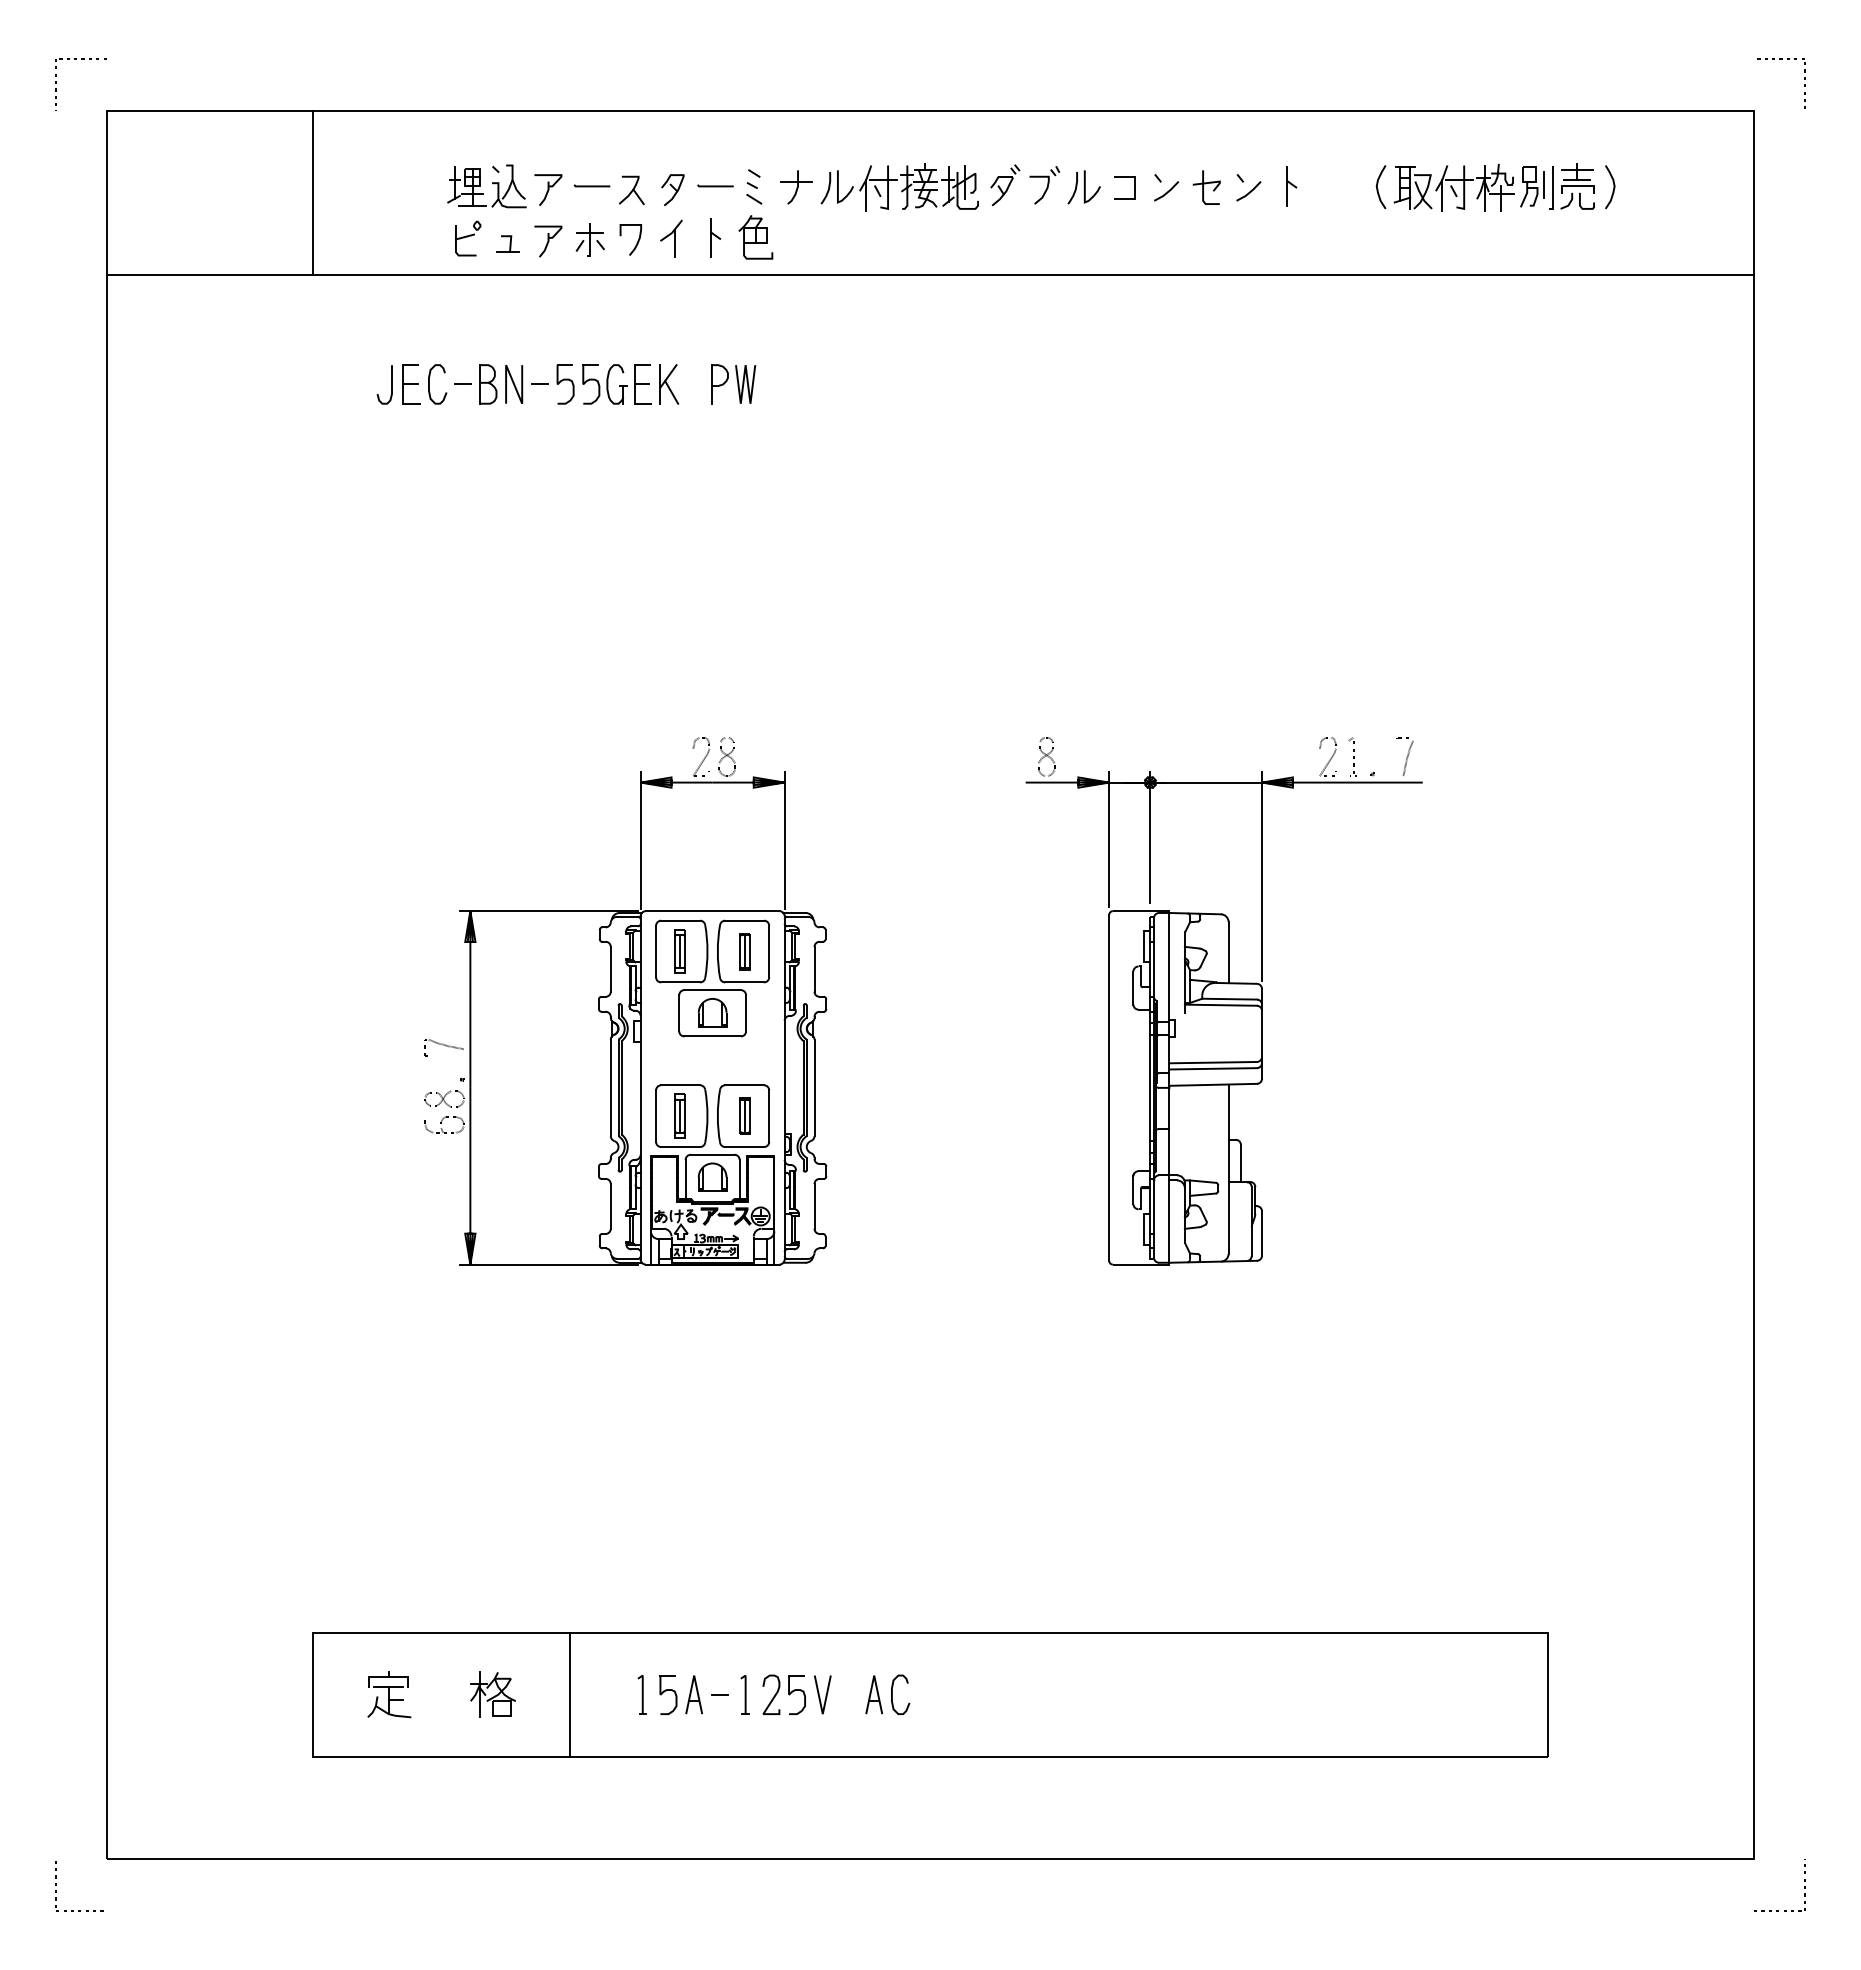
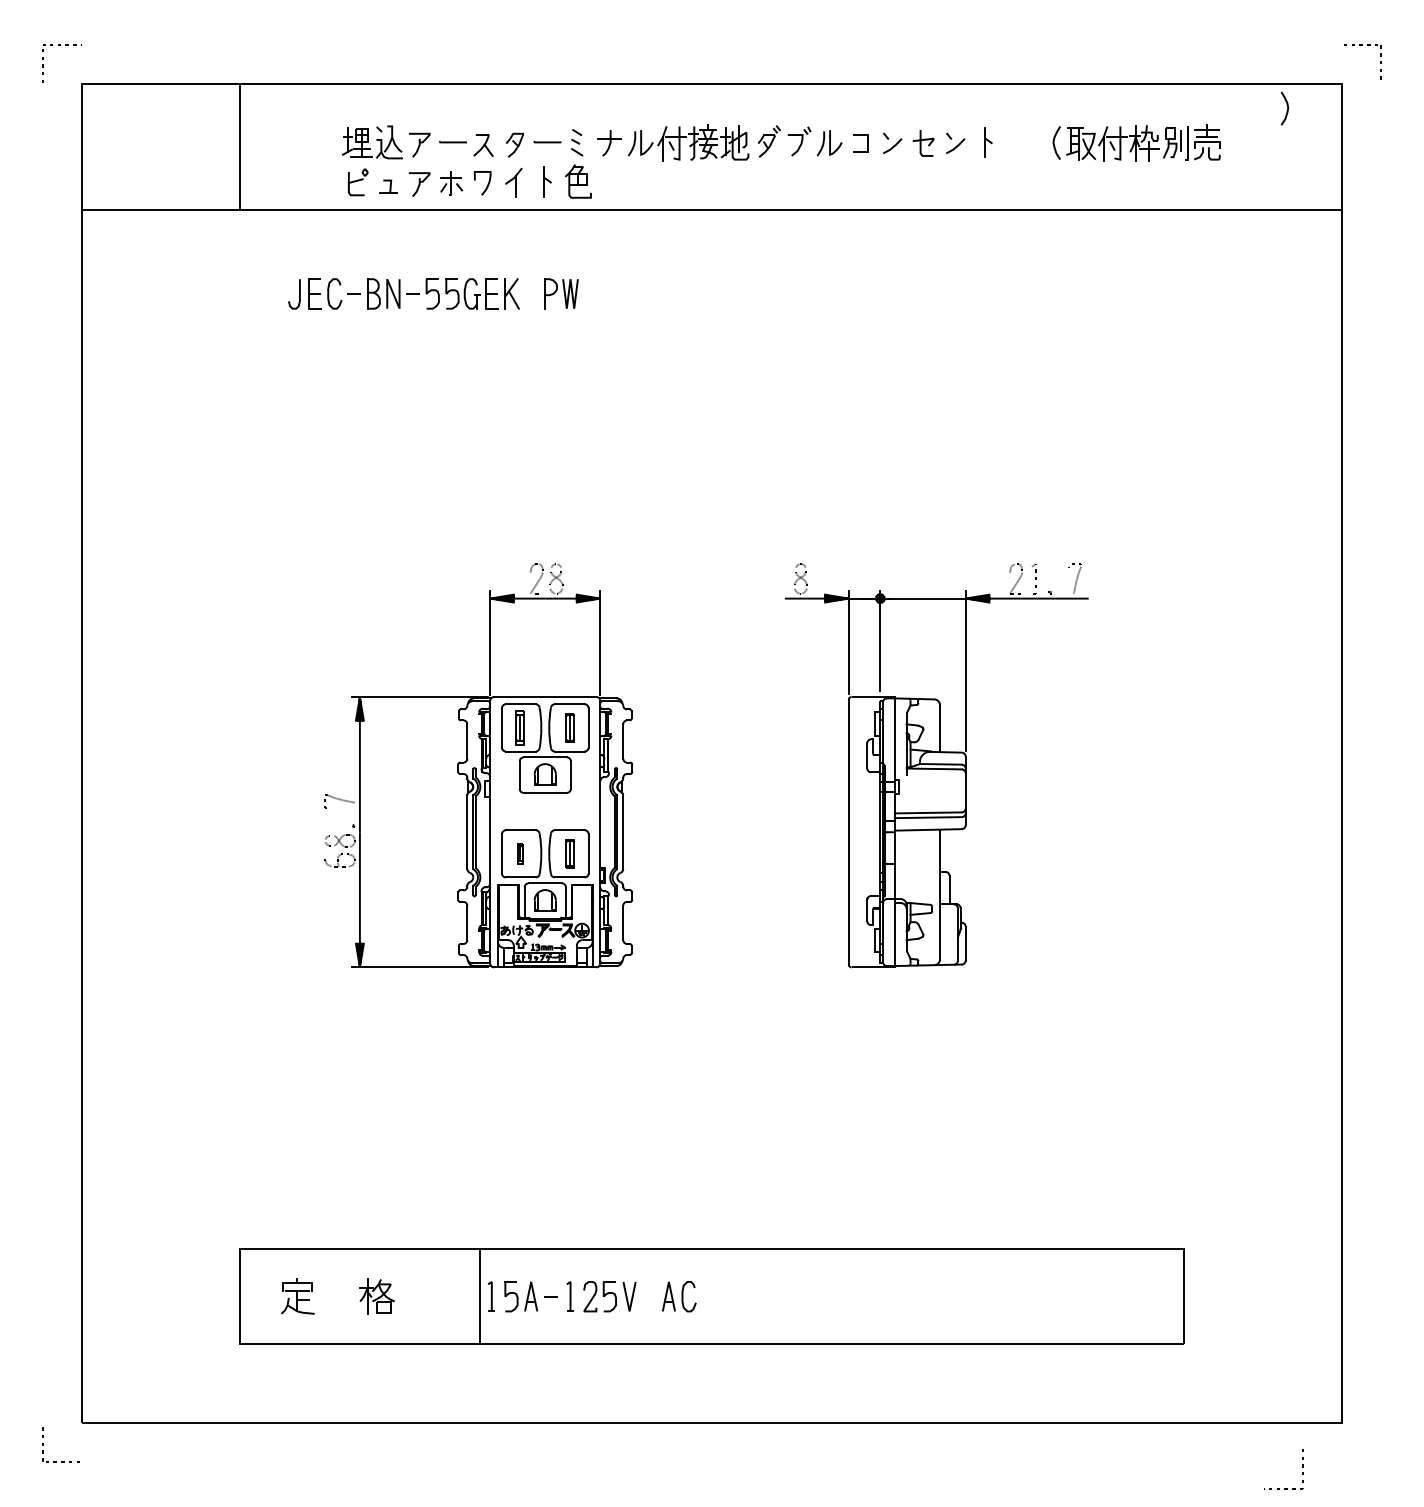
curve: (1613, 187) -> (1287, 108), moved
part: (679, 1115) -> (519, 853), size x0.6
line: (570, 1694) -> (480, 1296), moved
line: (1804, 1886) -> (1302, 1470), moved

